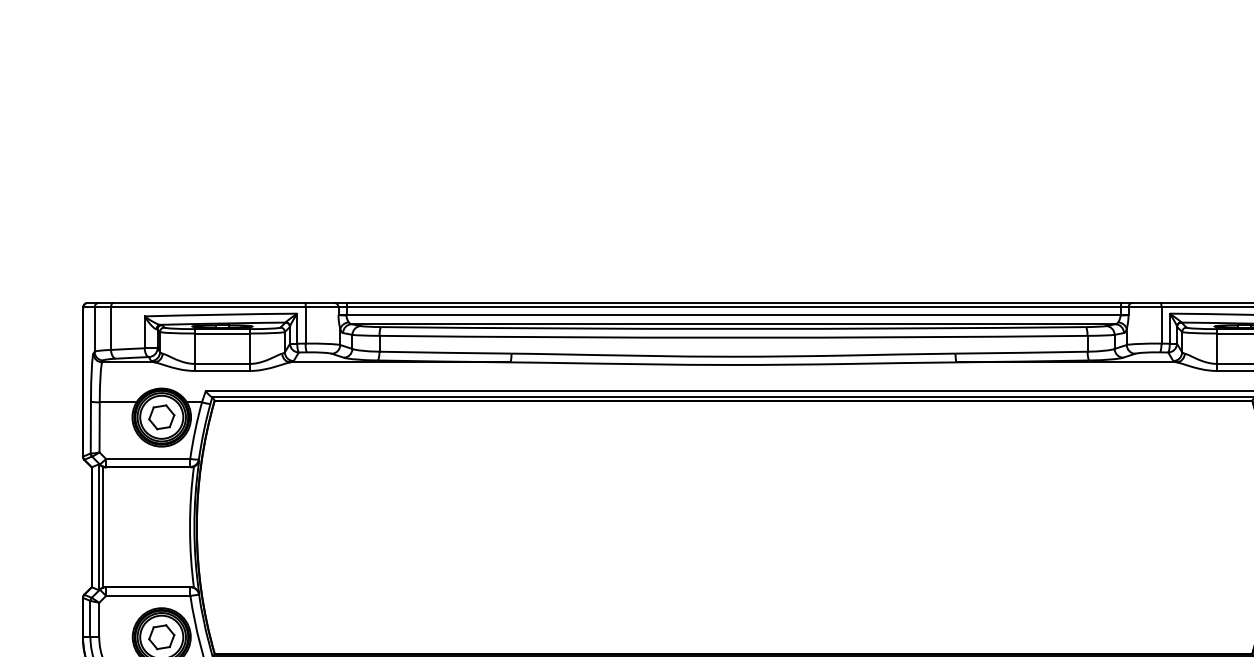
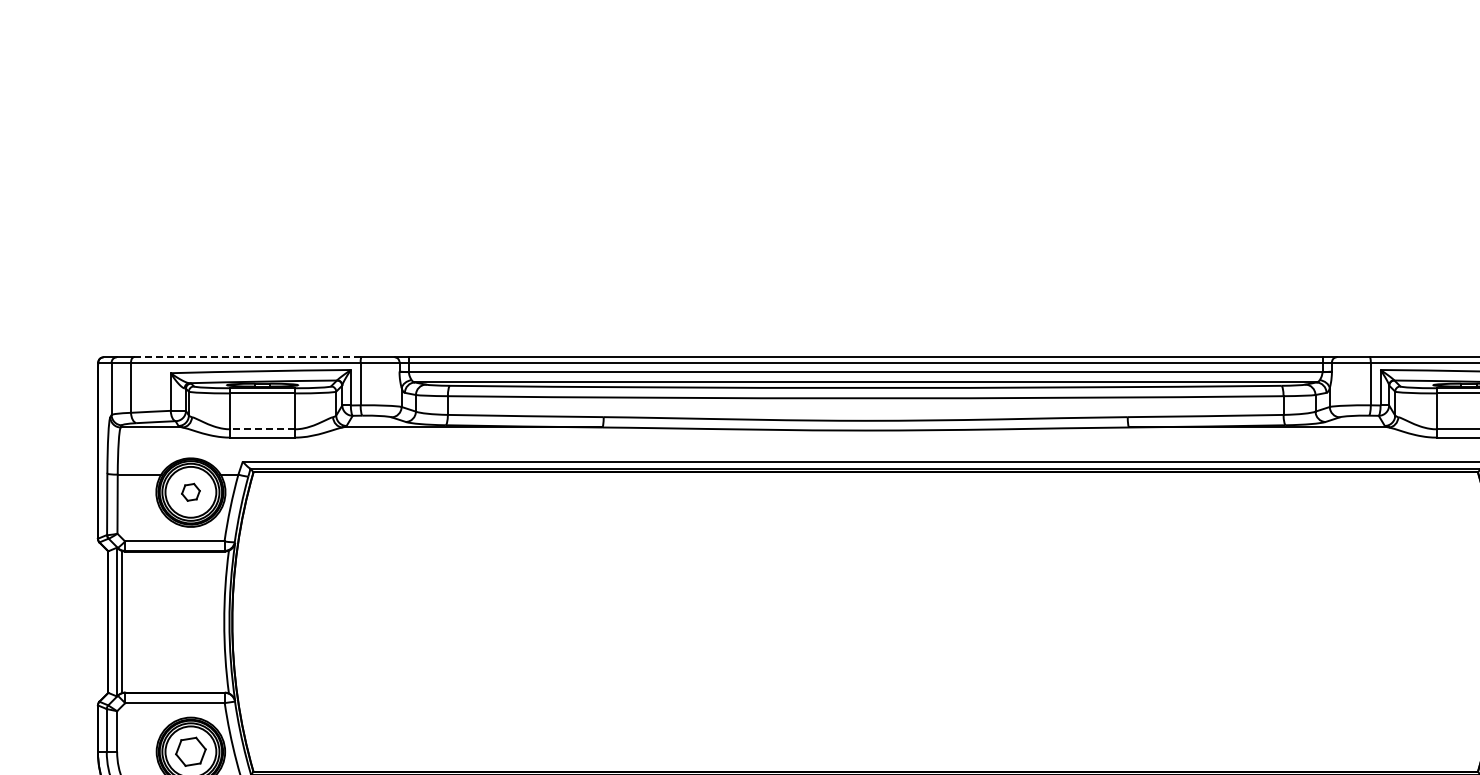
line: (209, 303) -> (247, 357), solid -> dashed
line: (222, 364) -> (262, 429), solid -> dashed
part: (161, 417) -> (190, 492), size x0.6

